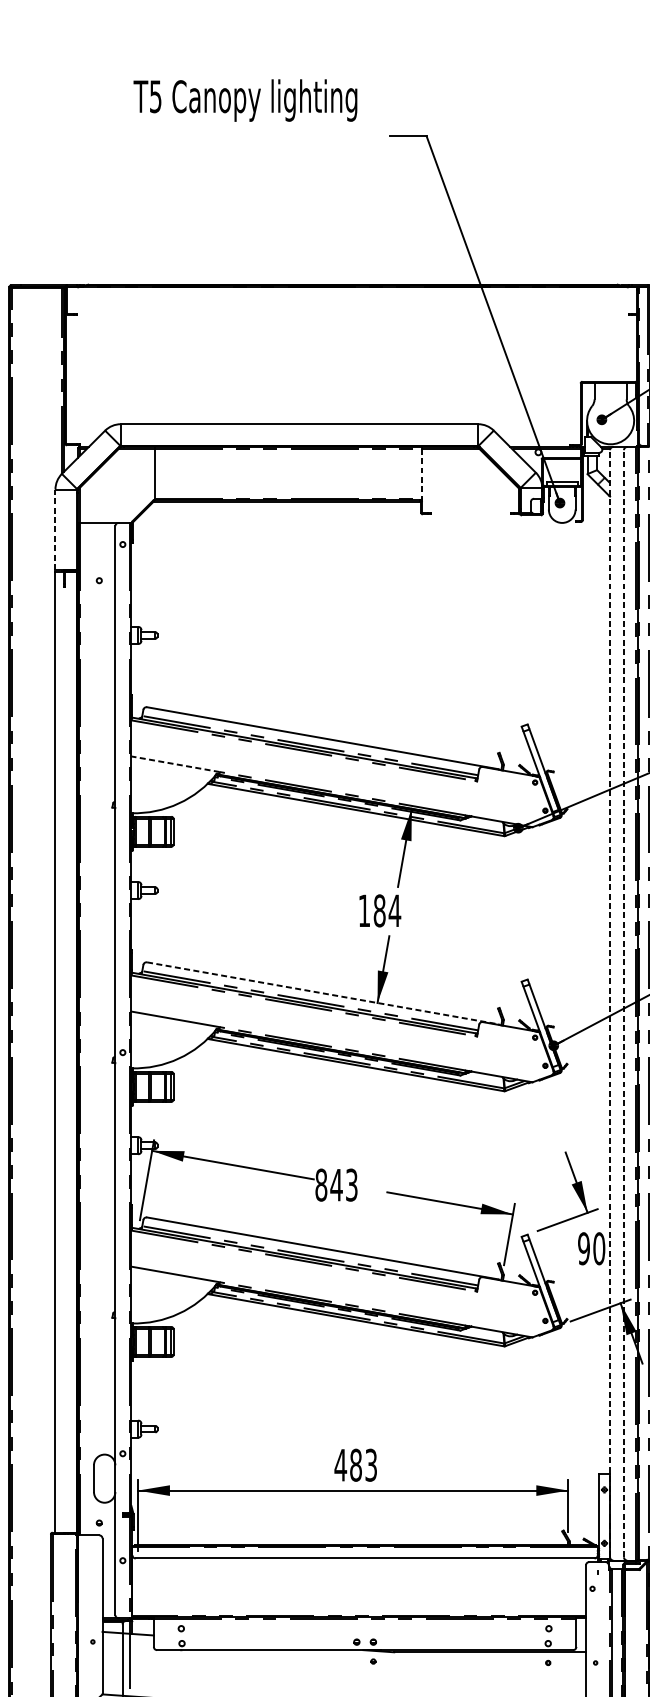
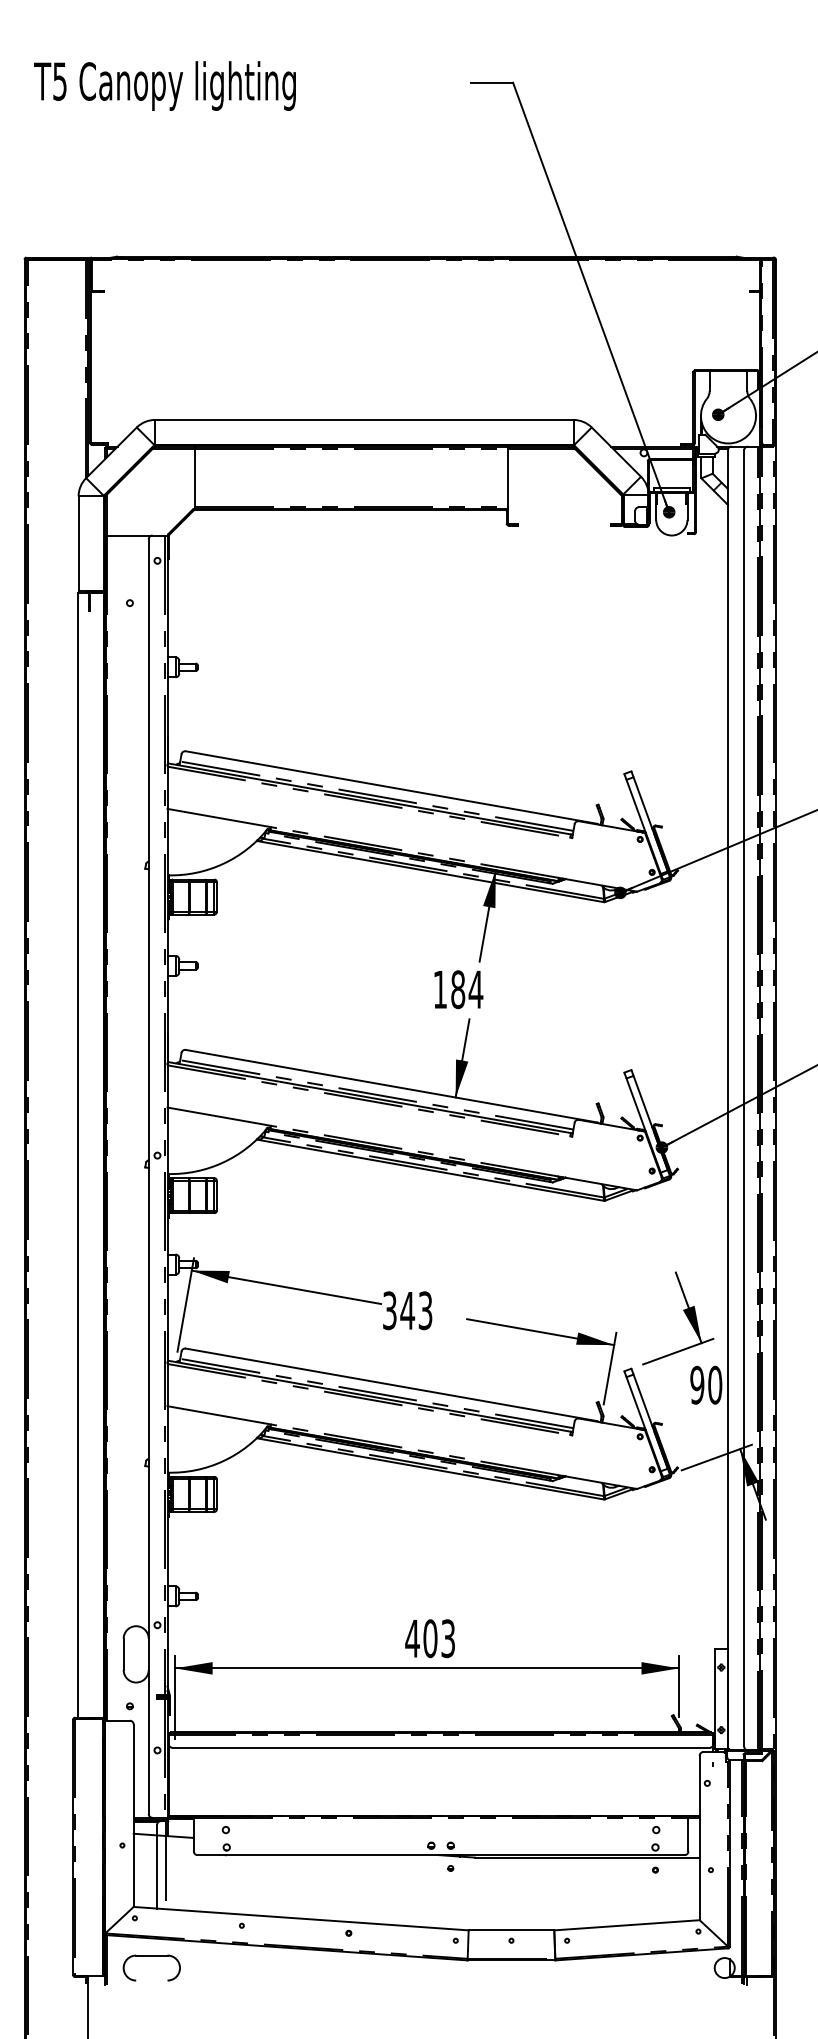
text: (245, 100) -> (164, 85), moved
line: (421, 474) -> (507, 478), dashed -> solid
line: (55, 529) -> (78, 543), dashed -> solid
line: (174, 763) -> (218, 817), dashed -> solid
line: (322, 993) -> (391, 1086), dashed -> solid
line: (609, 1002) -> (727, 1097), dashed -> solid
line: (624, 1002) -> (744, 1097), dashed -> solid
text: (321, 1184) -> (389, 1310), 843 -> 343
text: (356, 1465) -> (430, 1638), 483 -> 403

